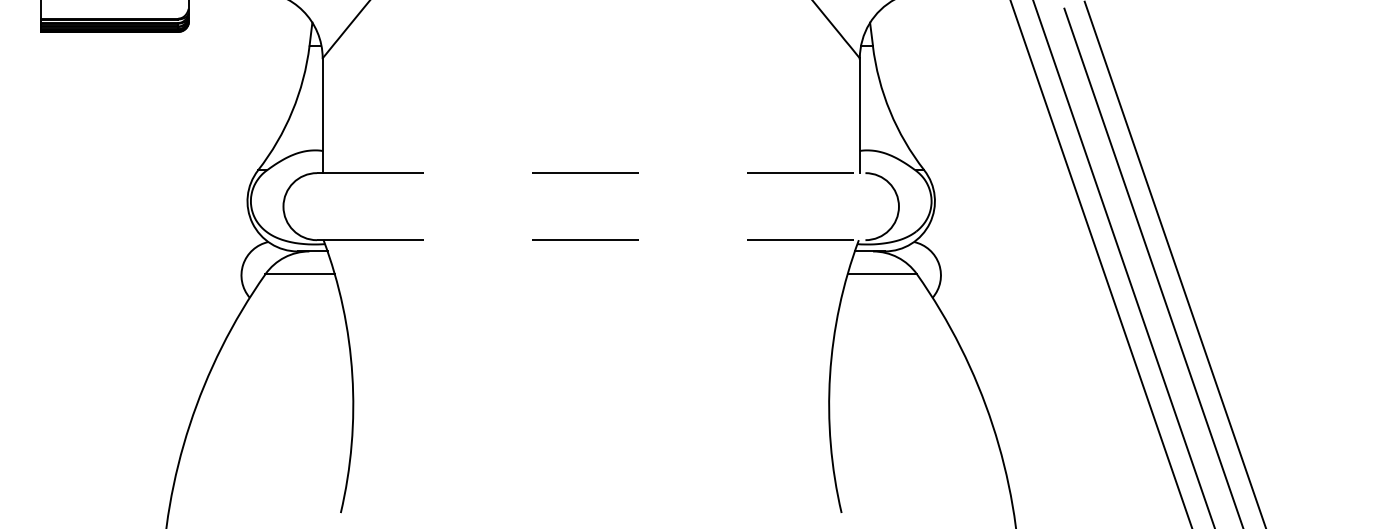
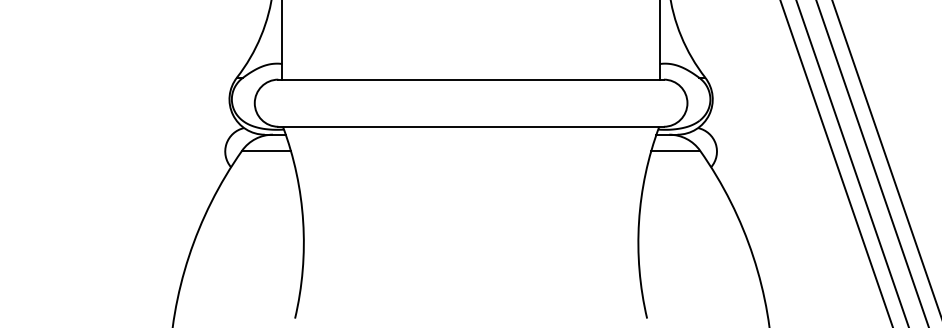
line: (591, 173) -> (471, 79), dashed -> solid
line: (591, 240) -> (471, 127), dashed -> solid

